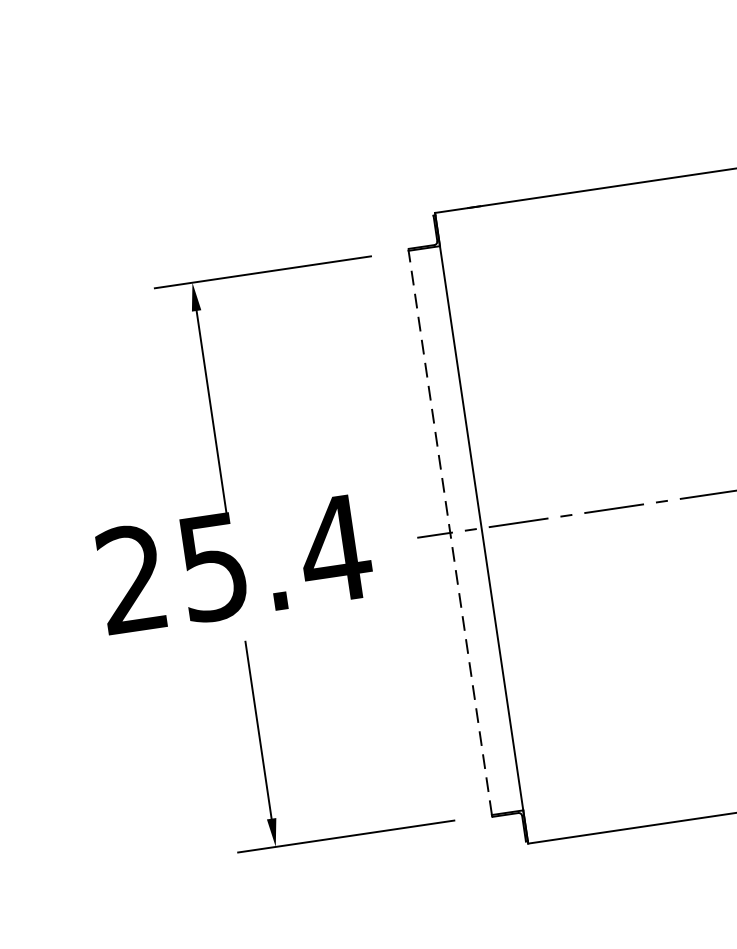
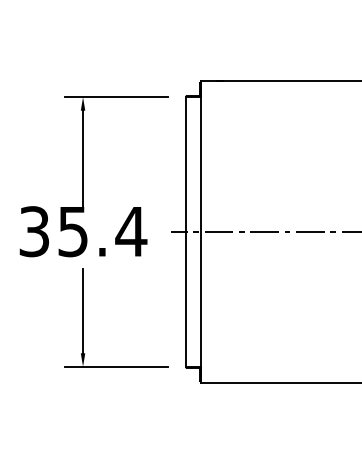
line: (450, 531) -> (186, 231), dashed -> solid
text: (132, 578) -> (34, 231), 25.4 -> 35.4

